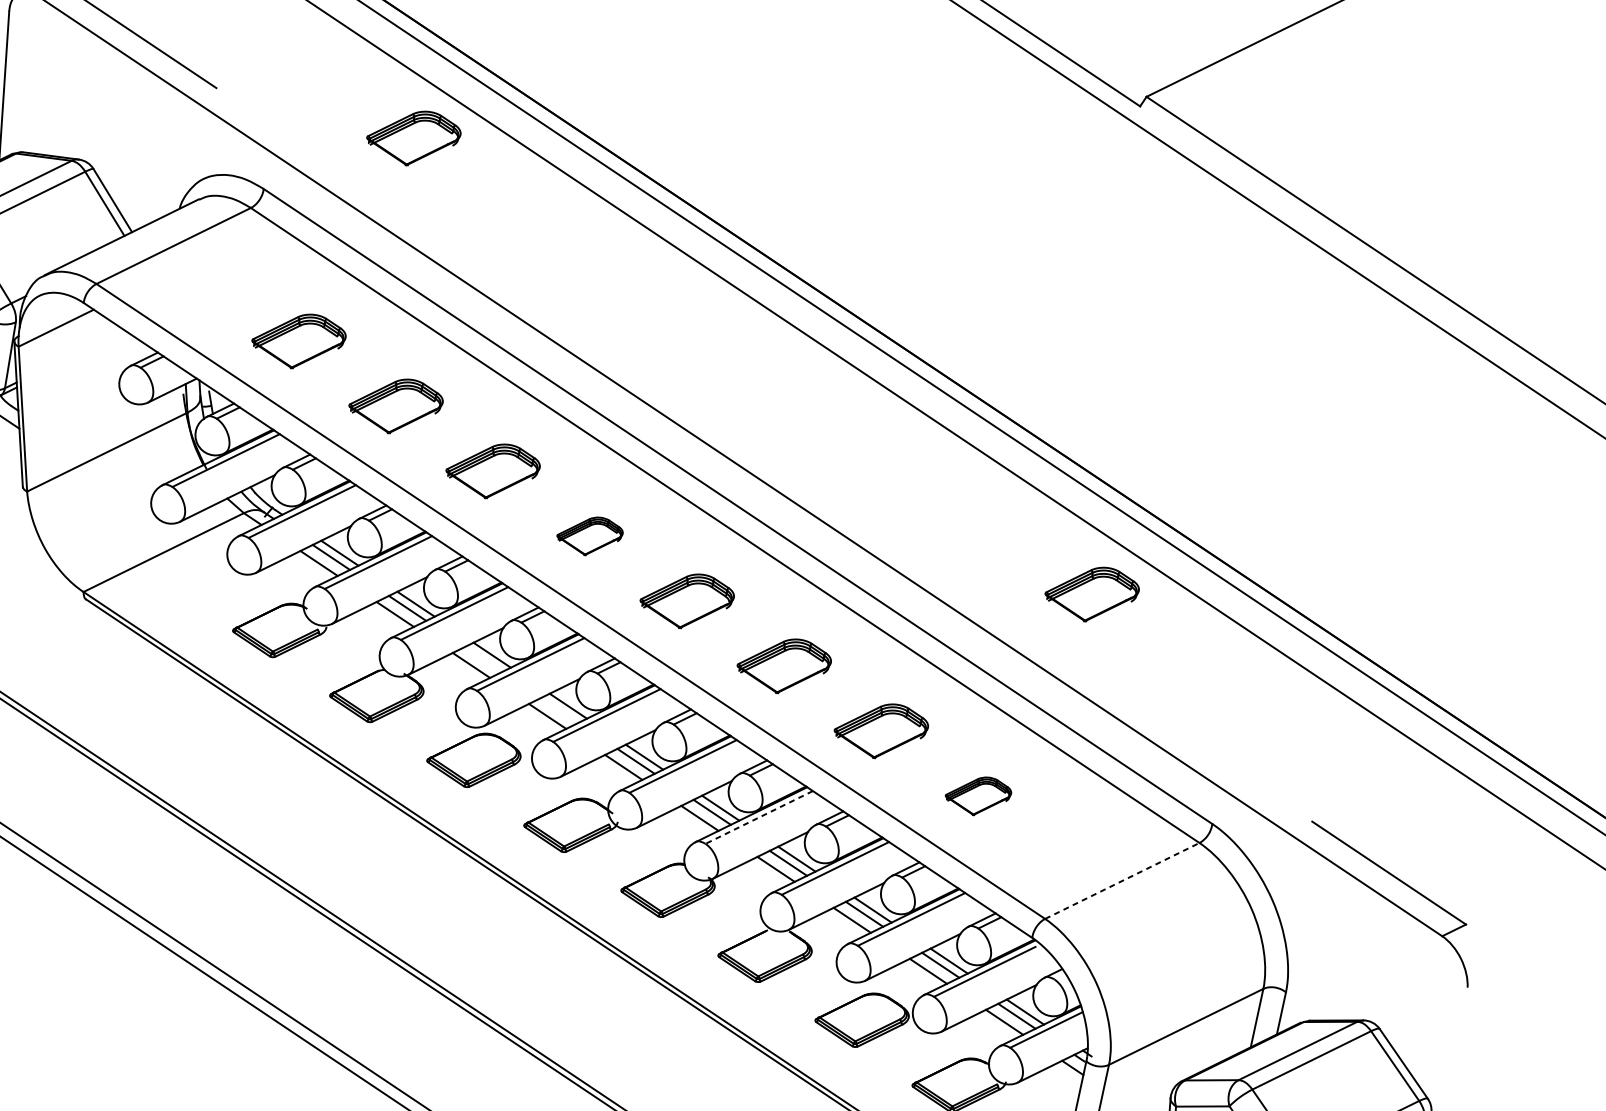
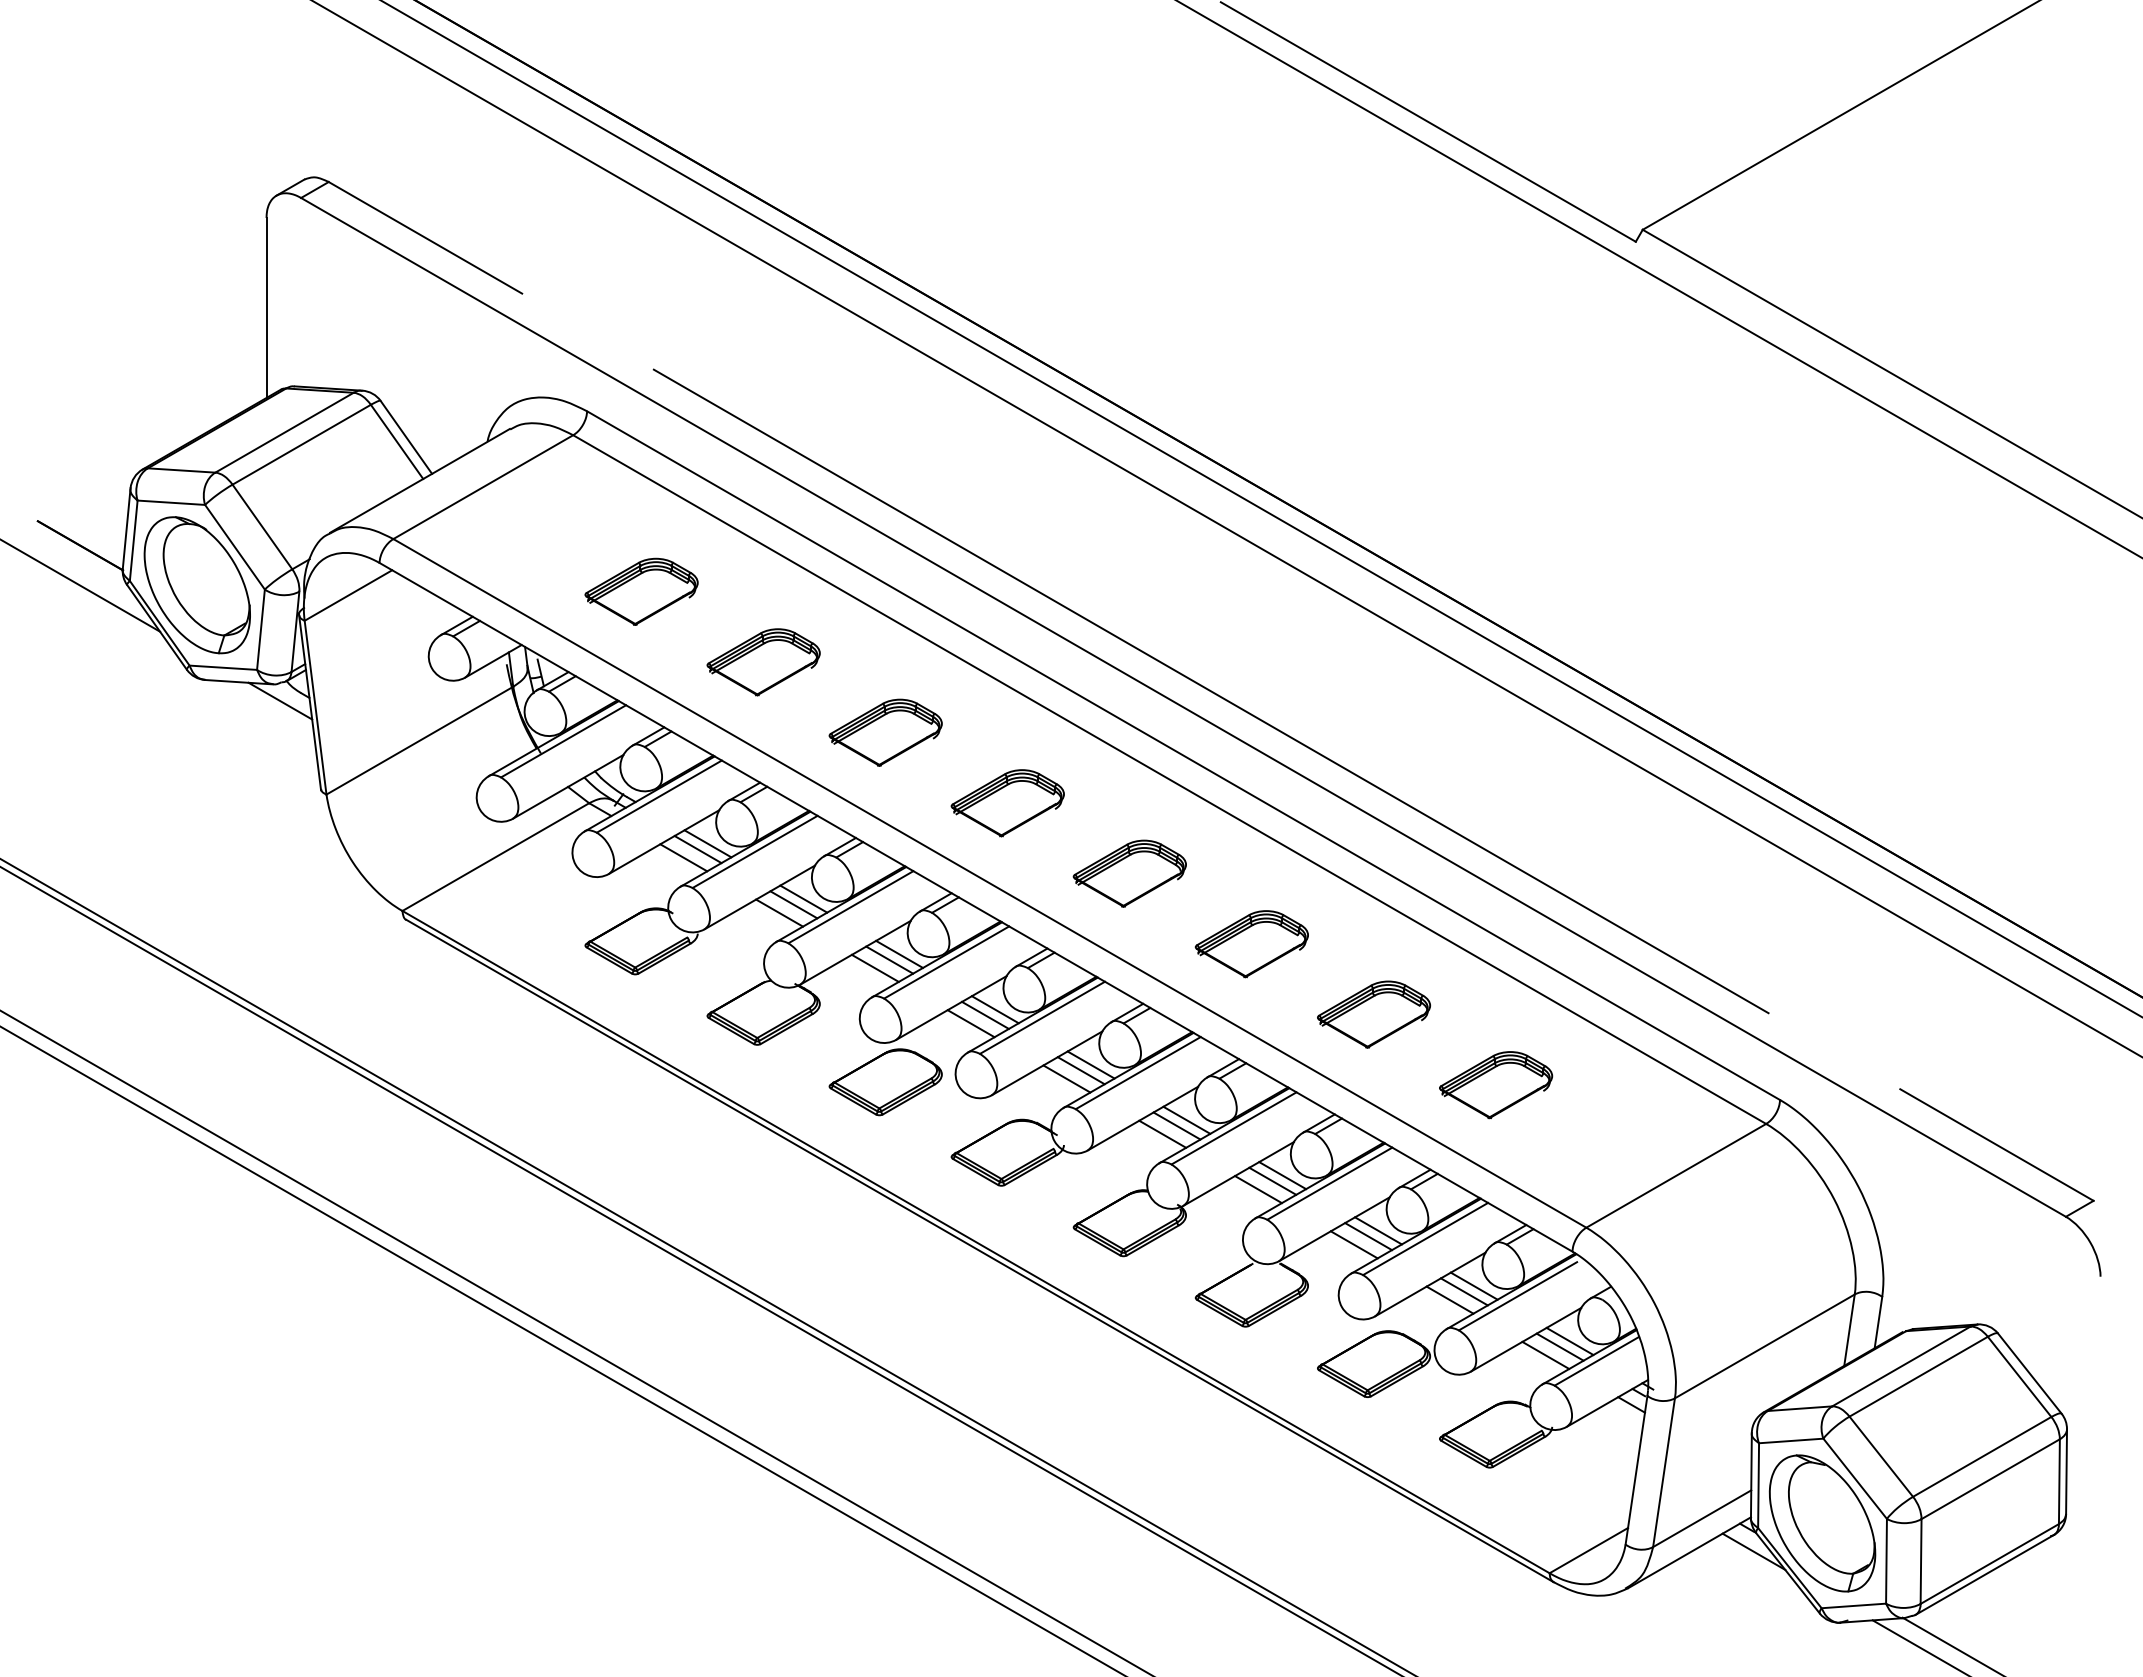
part: (413, 138) -> (763, 338), removed
line: (763, 454) -> (1210, 691), added
part: (589, 536) -> (1007, 803), size x1.43
part: (1091, 594) -> (1616, 833), removed
line: (483, 658) -> (889, 959), added
line: (559, 709) -> (985, 1014), added
part: (978, 796) -> (1496, 1085), size x1.43
line: (758, 817) -> (1233, 1128), dashed -> solid
line: (1122, 880) -> (1676, 1175), dashed -> solid

